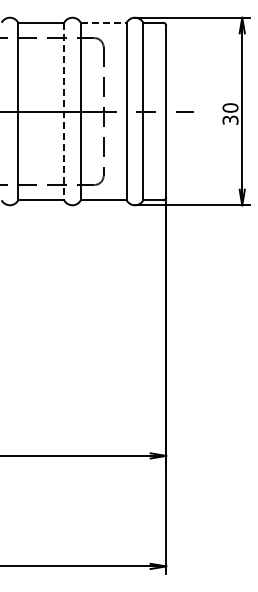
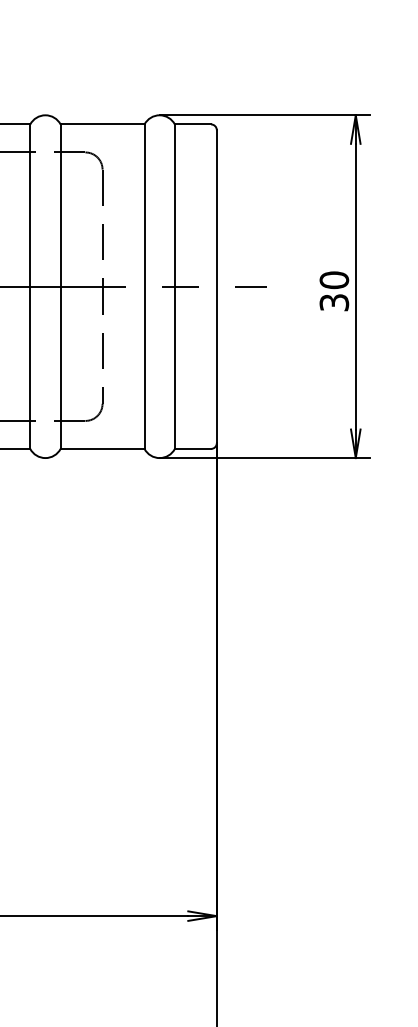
line: (103, 22) -> (102, 123), dashed -> solid
line: (64, 111) -> (30, 286), dashed -> solid

